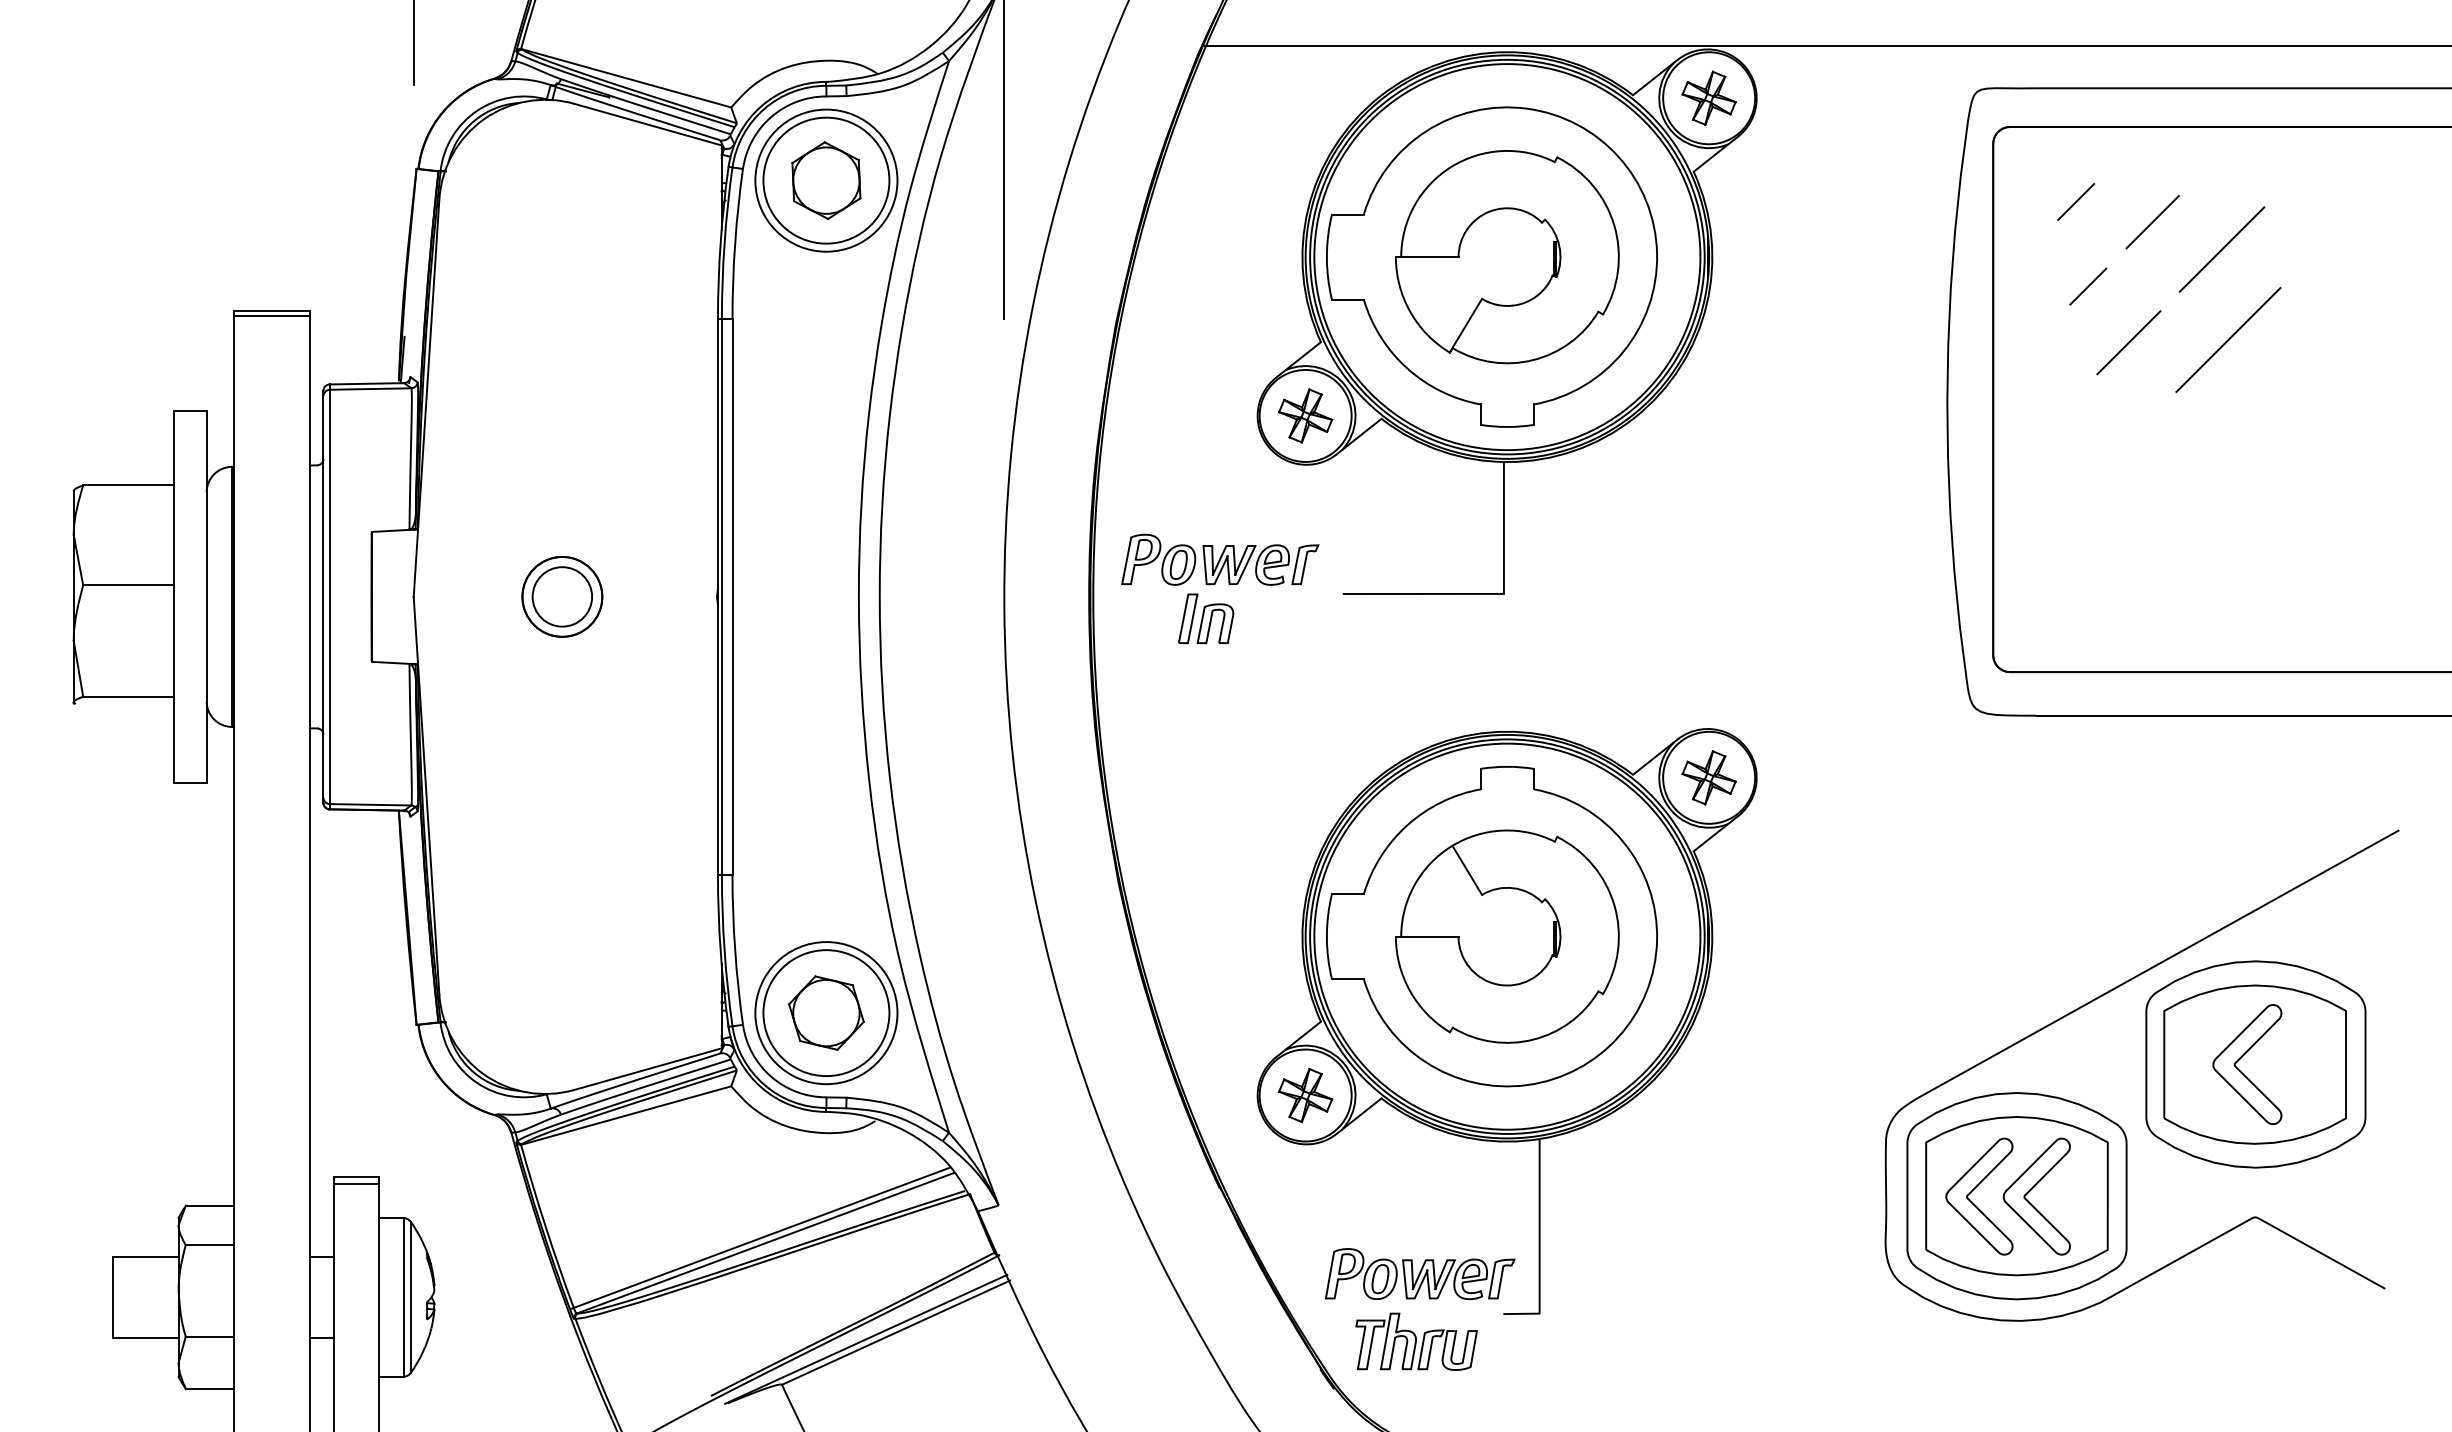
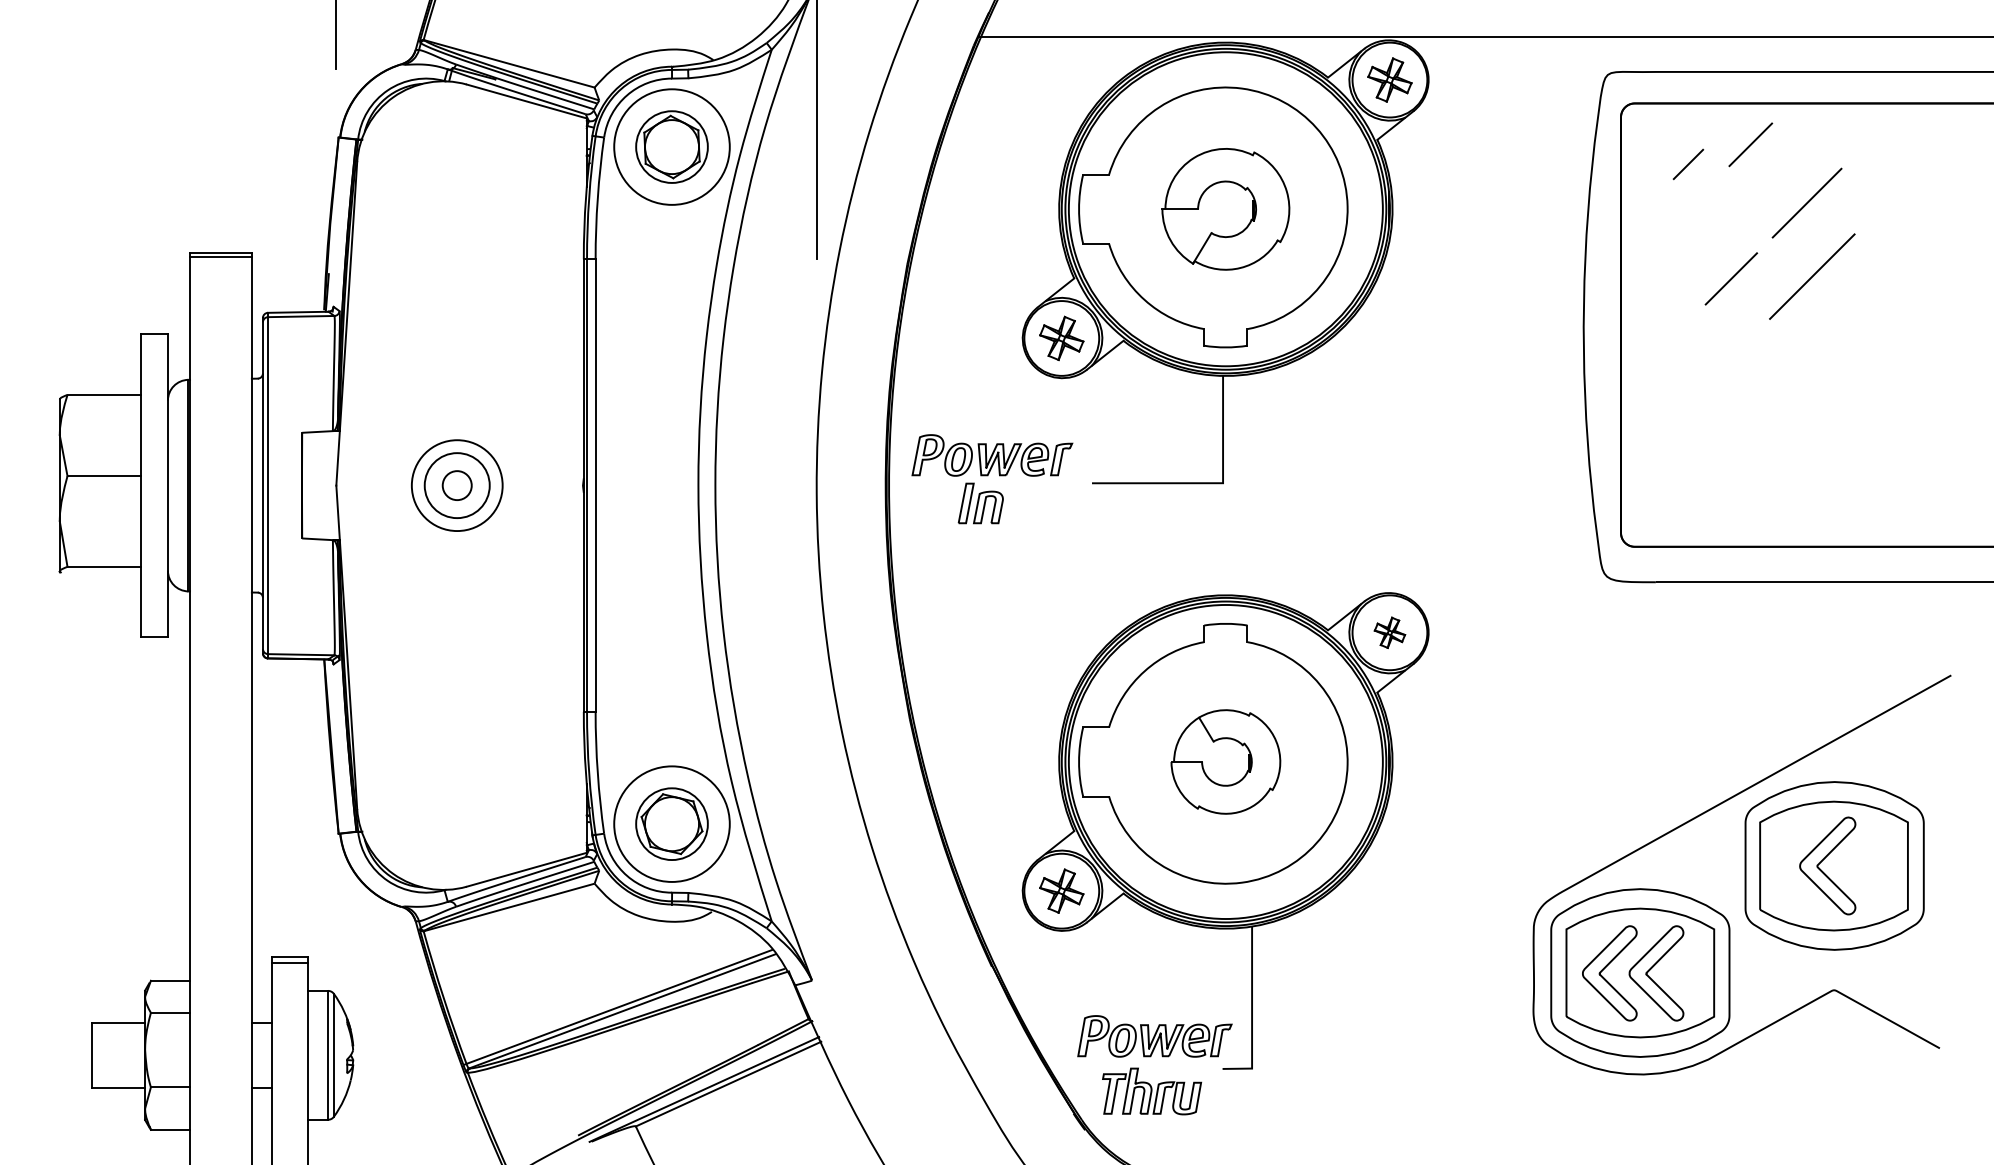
circle: (825, 179) -> (671, 146), size x0.7
line: (2152, 221) -> (1750, 144), moved
part: (1506, 257) -> (1225, 209), size x0.7
line: (2087, 285) -> (1697, 232), removed
circle: (561, 596) -> (456, 485), size x1.4
circle: (562, 596) -> (457, 485), size x0.6
part: (1708, 777) -> (1389, 632), size x0.7
part: (1506, 936) -> (1225, 761), size x0.6
circle: (825, 1012) -> (671, 823), size x0.7

